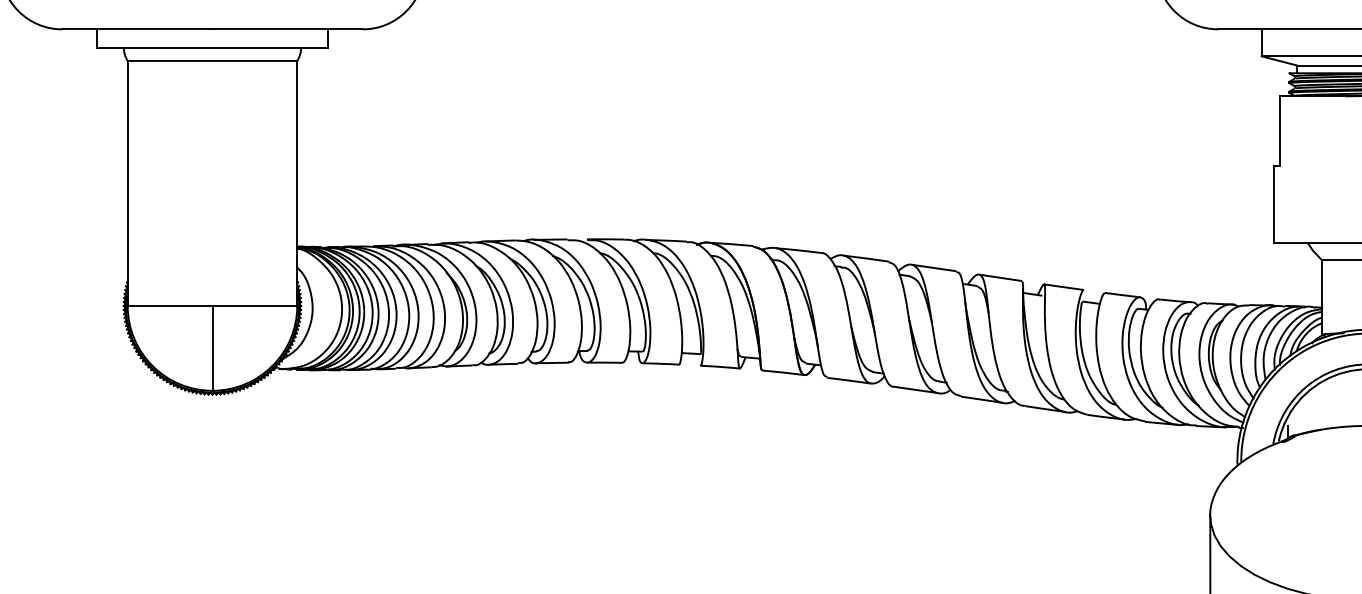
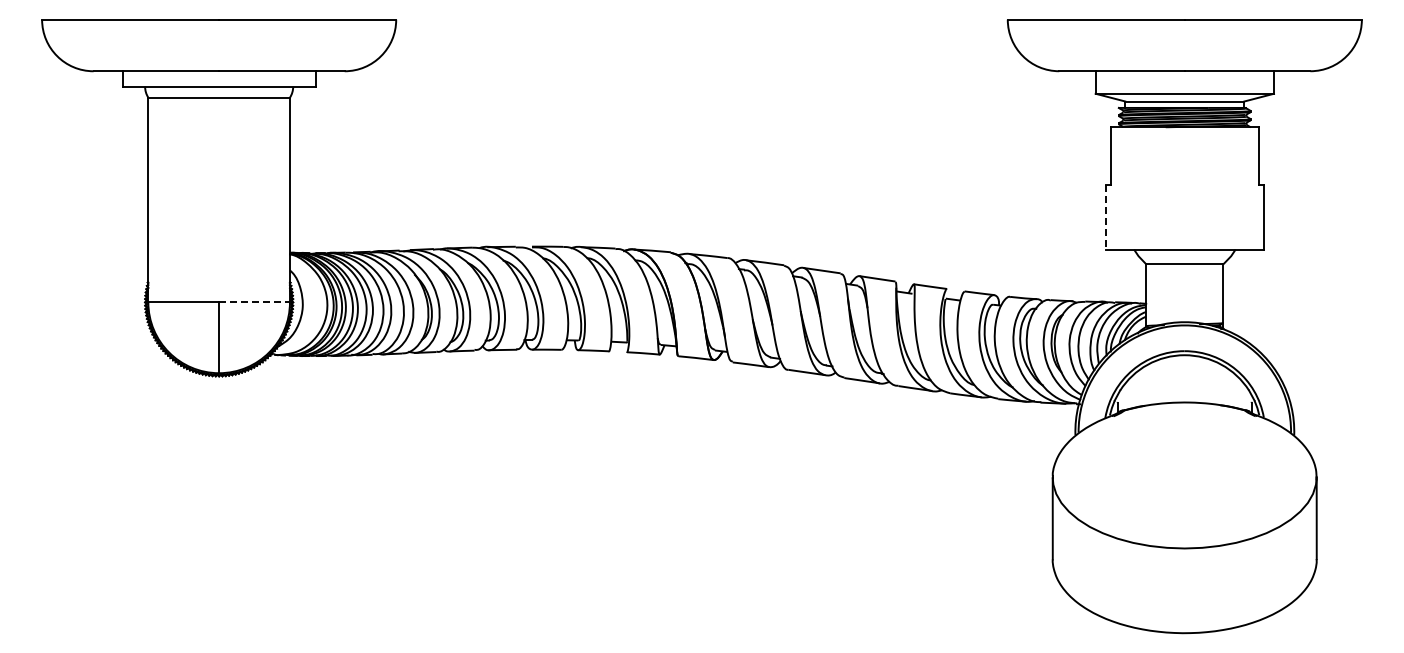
line: (1273, 204) -> (1105, 217), solid -> dashed
line: (256, 306) -> (255, 302), solid -> dashed

